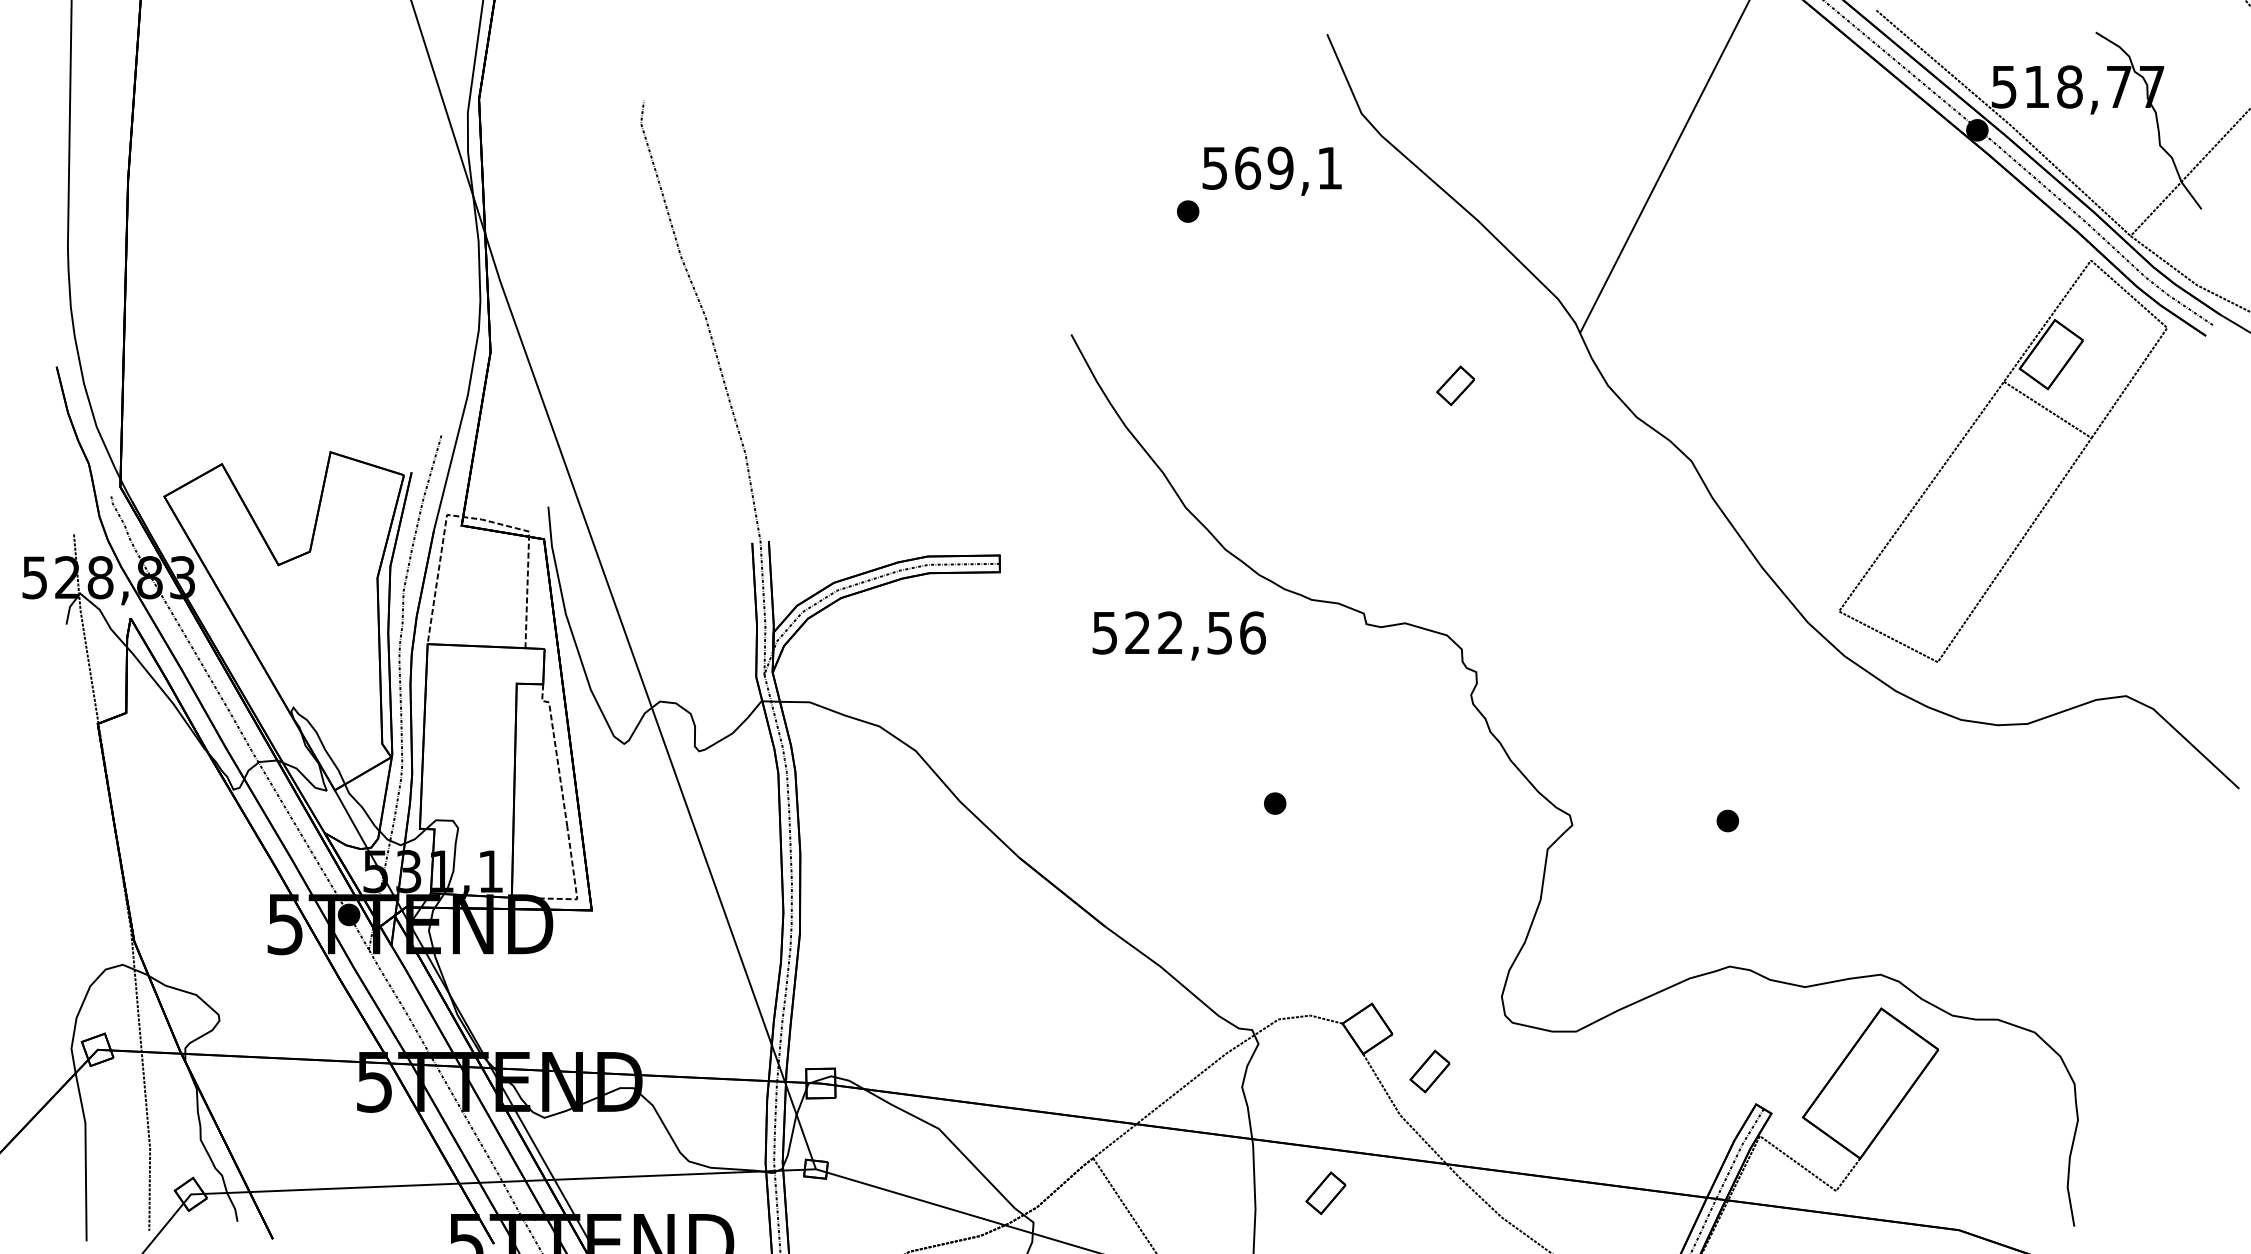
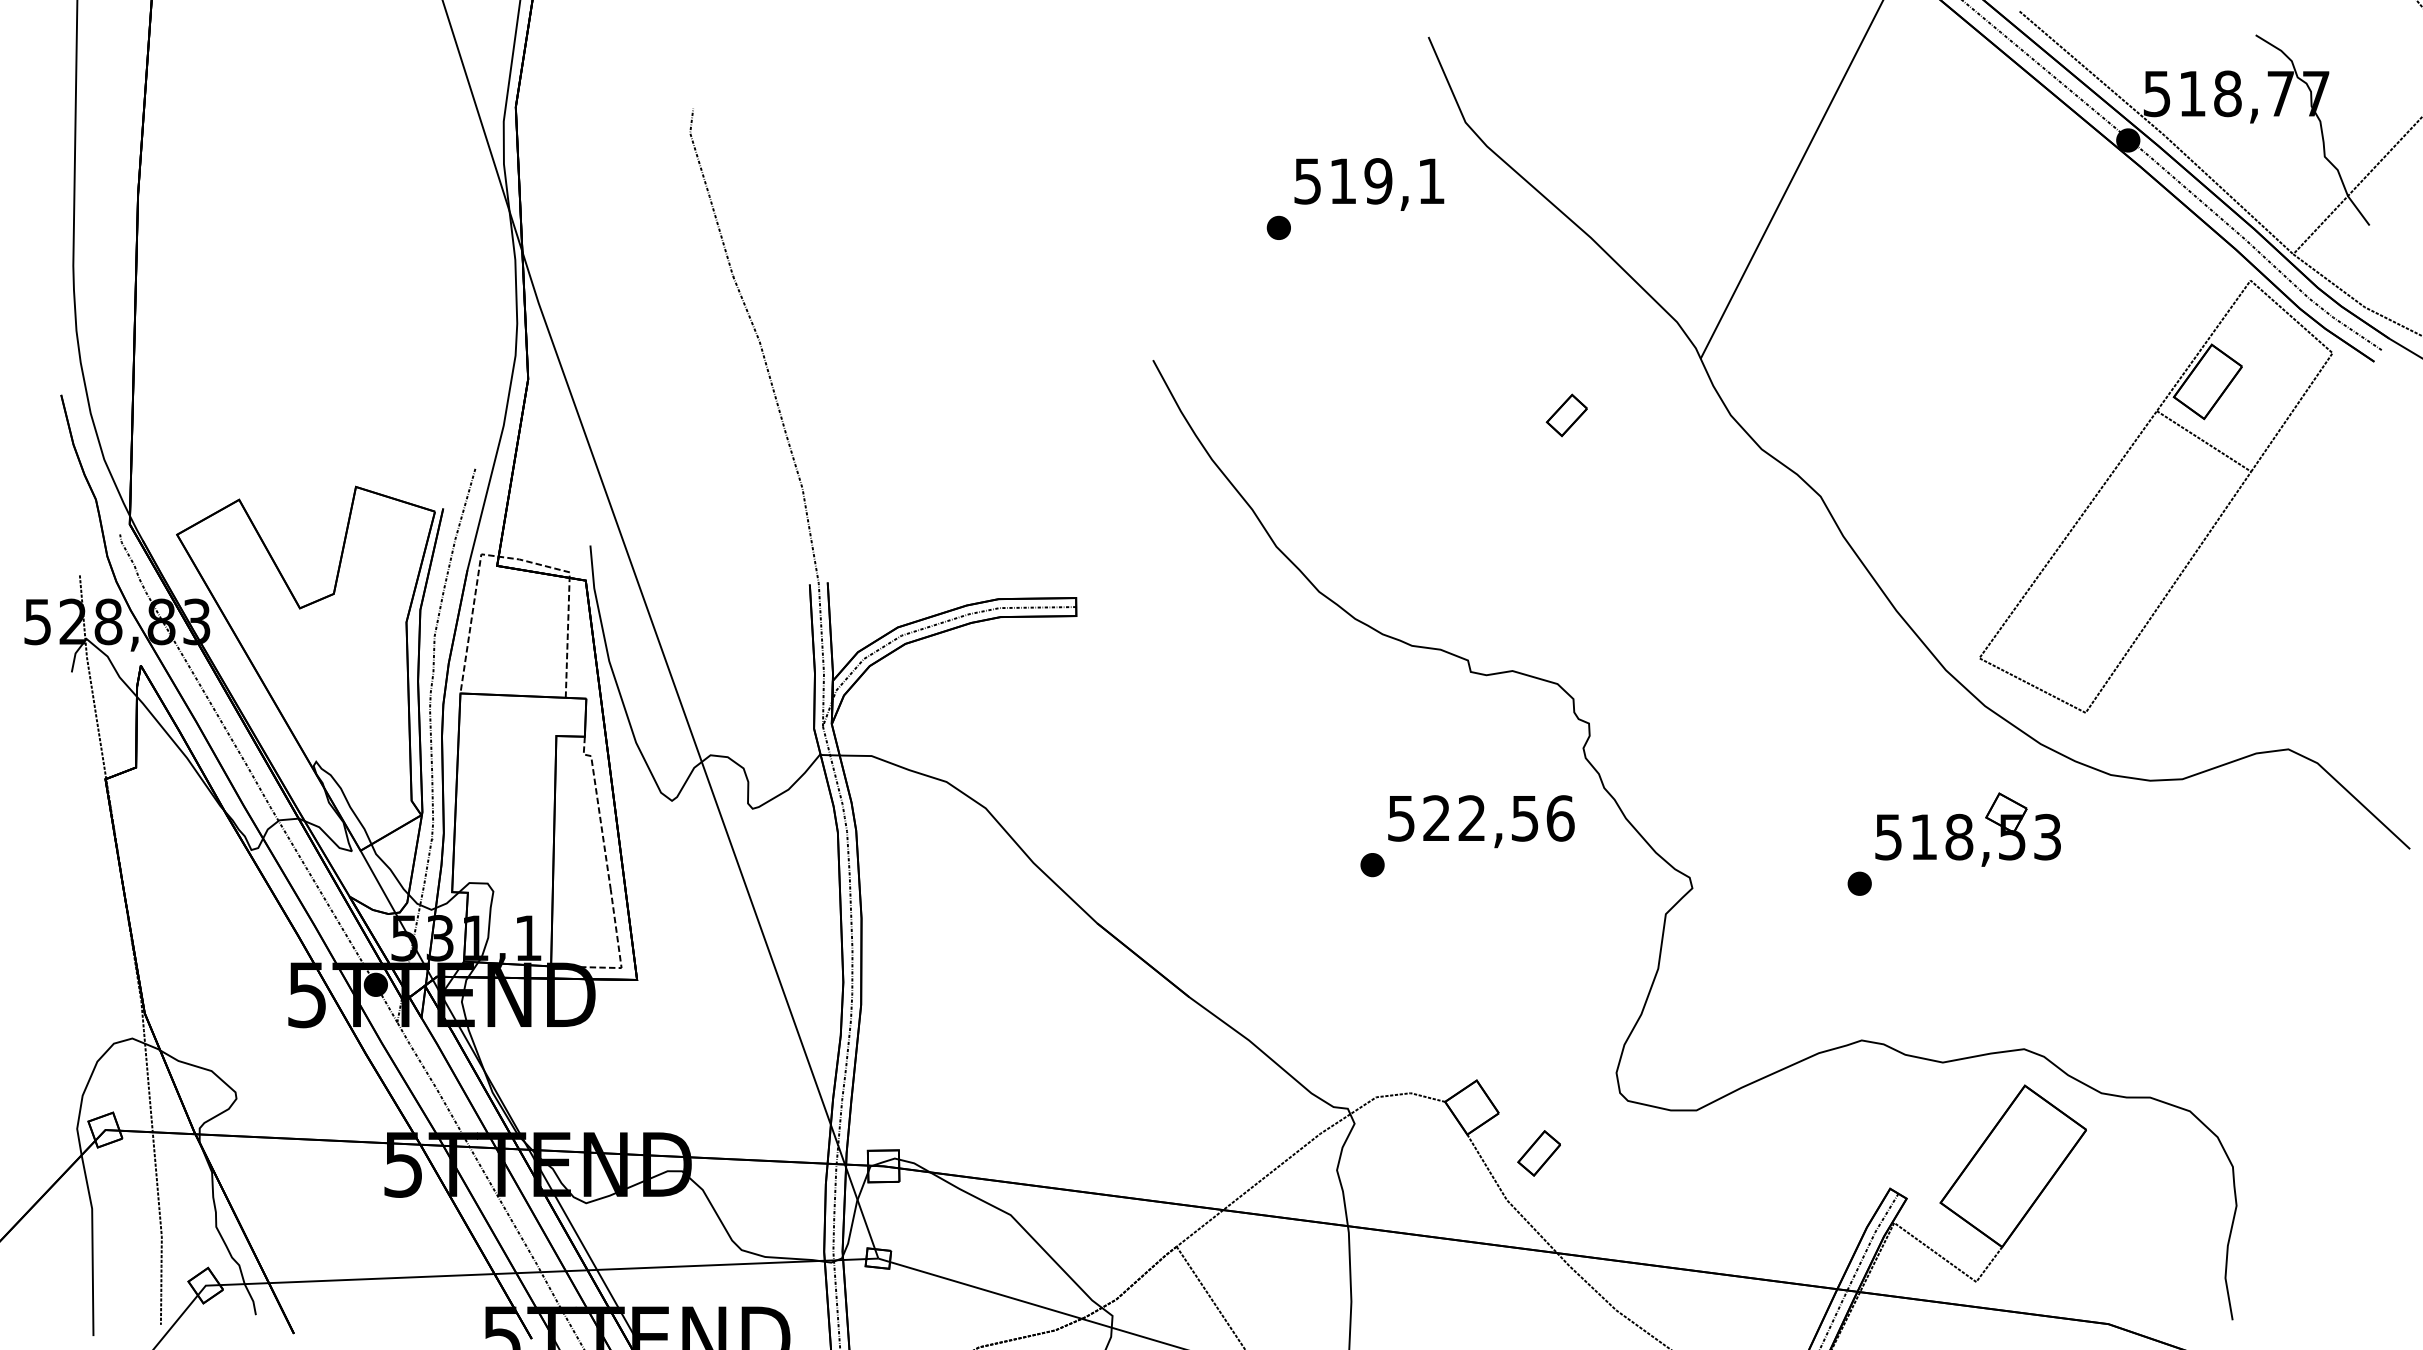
text: (1248, 168) -> (1343, 181), 569,1 -> 519,1
text: (1179, 635) -> (1481, 821), moved
part: (1827, 770) -> (1967, 829), added
part: (1325, 1193) -> (1426, 1284), removed

